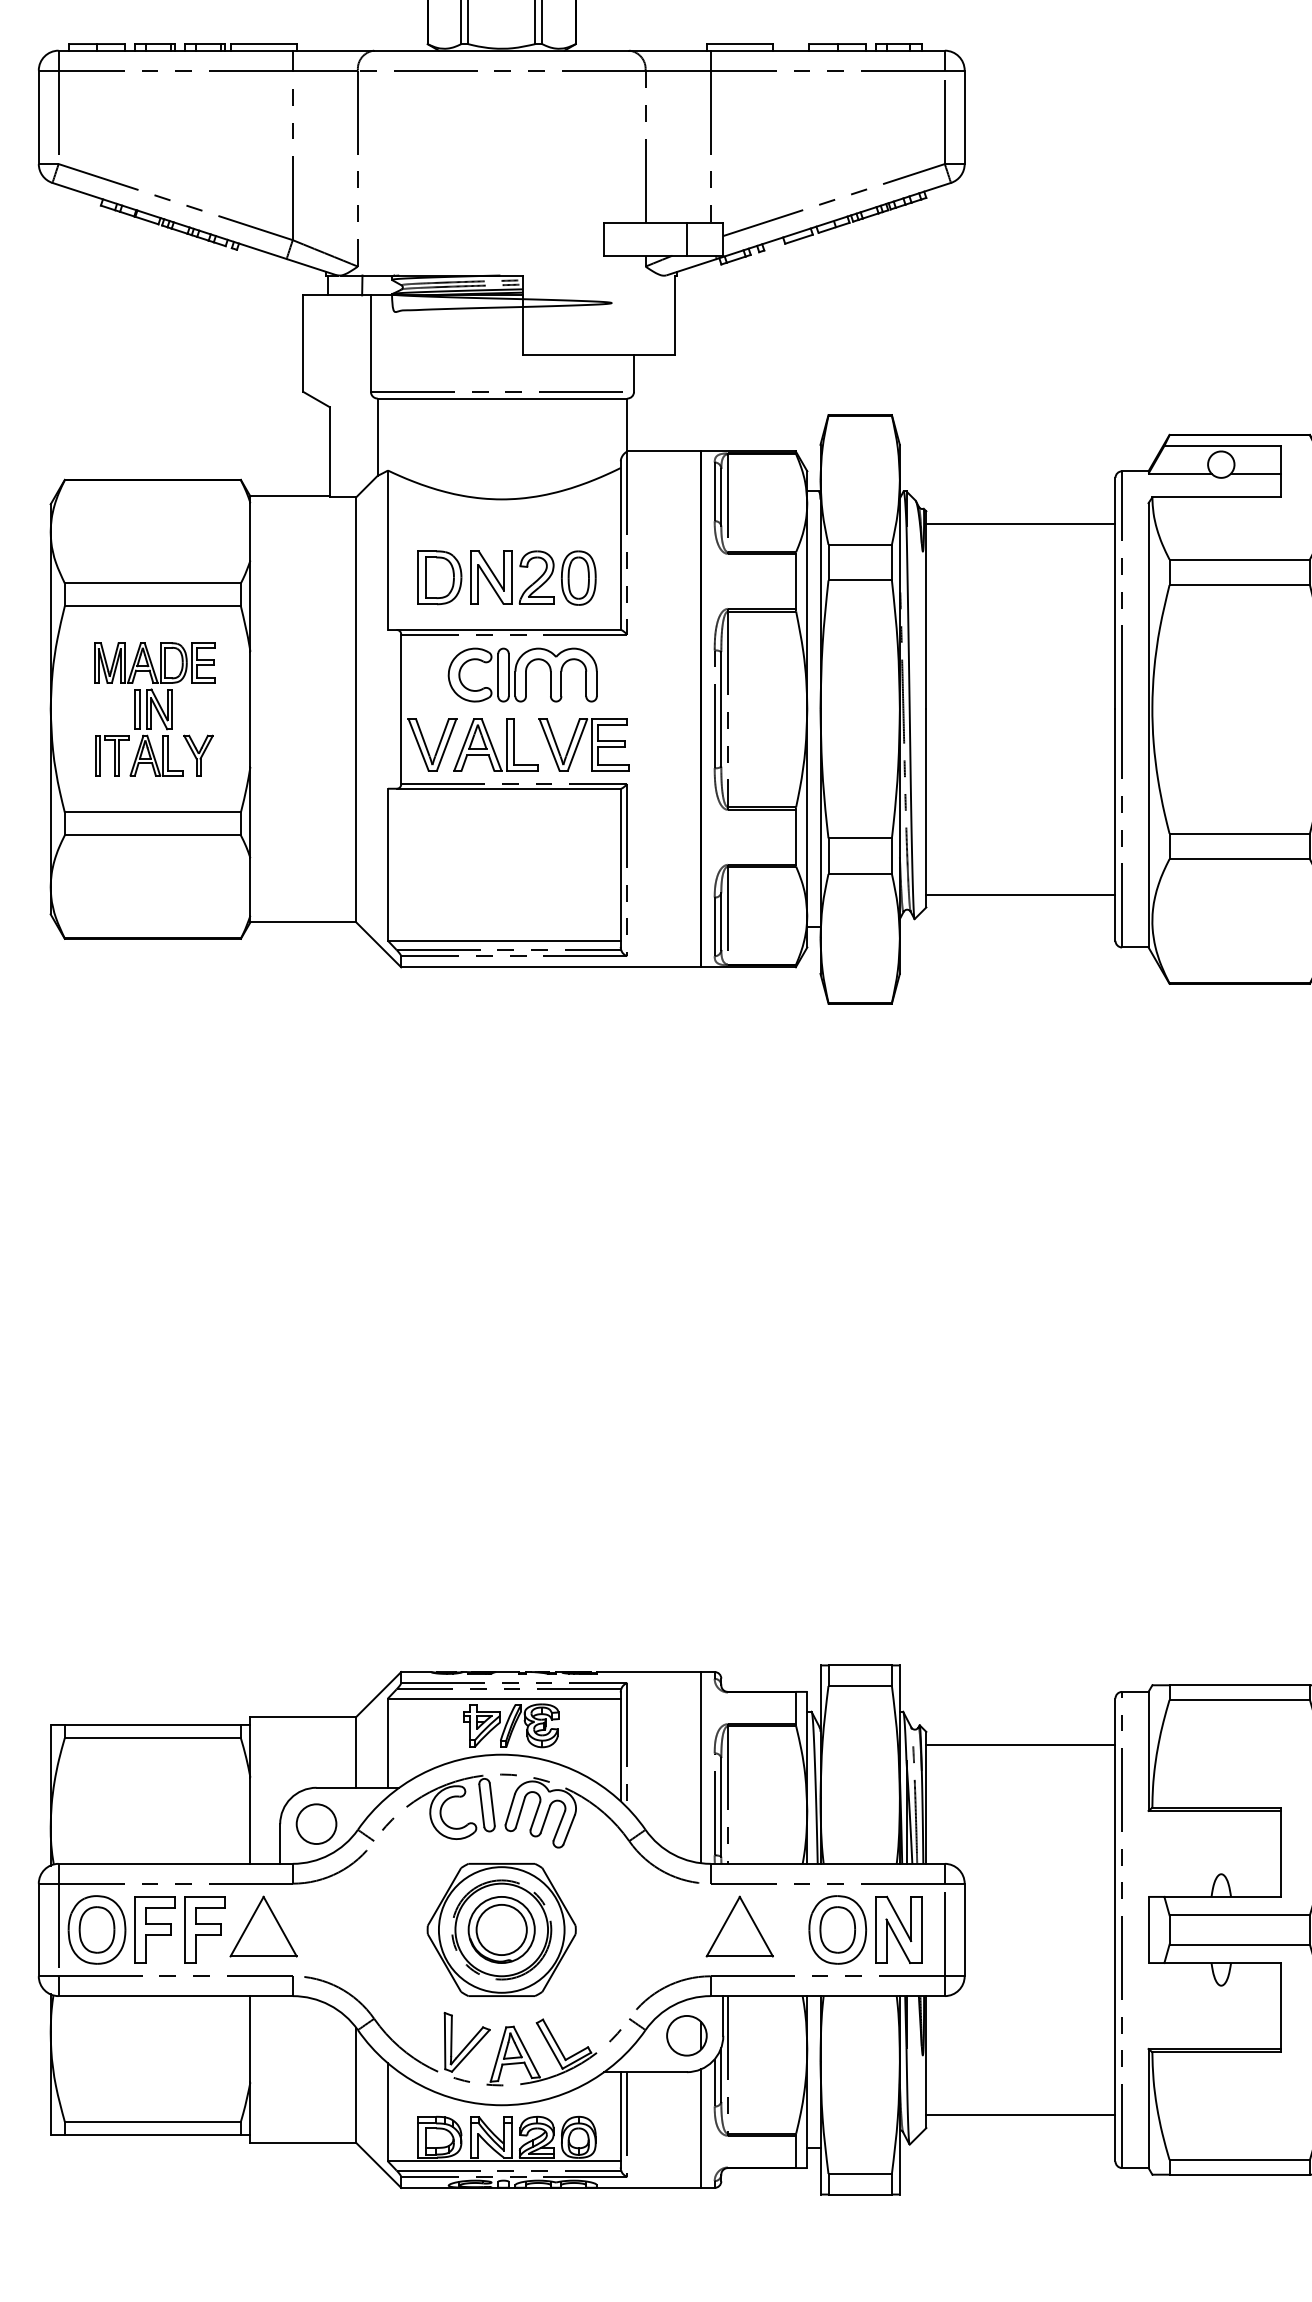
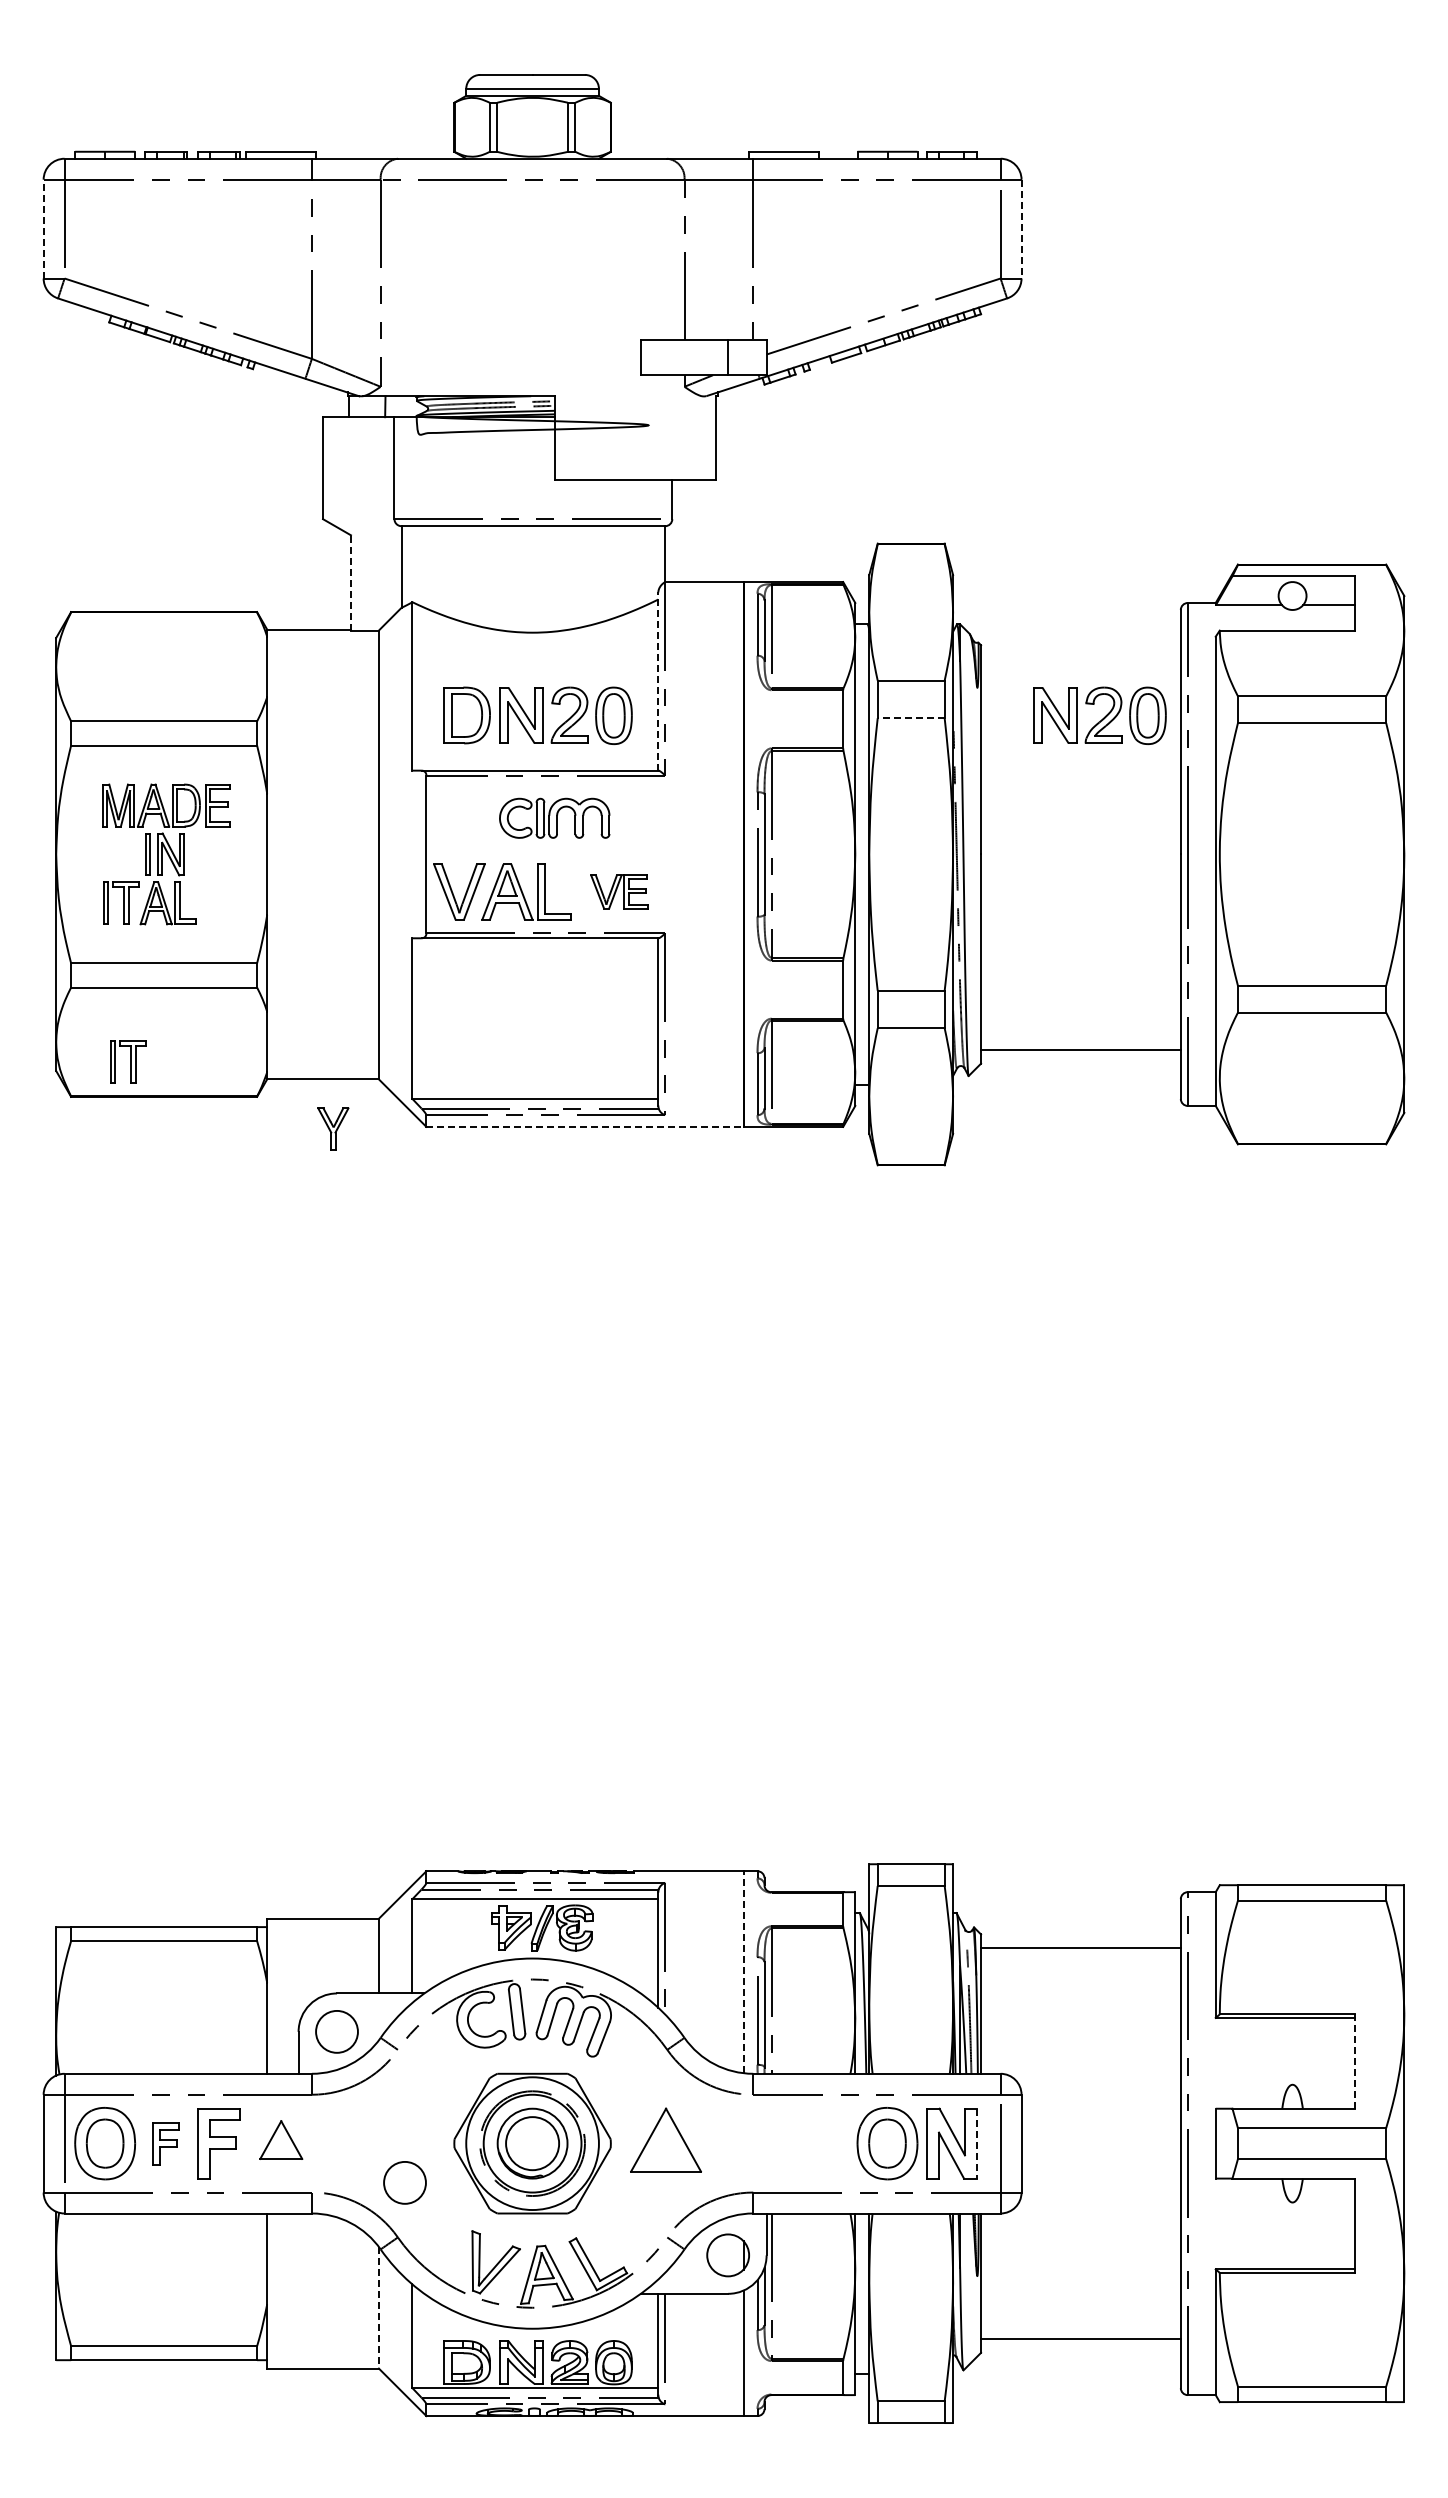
line: (38, 116) -> (43, 228), solid -> dashed
line: (964, 117) -> (1021, 229), solid -> dashed
line: (329, 451) -> (350, 582), solid -> dashed
line: (1020, 523) -> (1080, 658), removed
line: (620, 545) -> (658, 681), solid -> dashed
part: (1038, 577) -> (1099, 715), added
line: (859, 580) -> (910, 718), solid -> dashed
part: (522, 675) -> (554, 818), size x0.7
part: (584, 744) -> (619, 891), size x0.6
part: (198, 754) -> (333, 1128), moved
part: (119, 905) -> (128, 1061), added
line: (550, 966) -> (584, 1126), solid -> dashed
line: (701, 1767) -> (743, 1972), solid -> dashed
line: (1280, 1853) -> (1355, 2062), solid -> dashed
part: (264, 1926) -> (281, 2139), size x0.6
part: (739, 1926) -> (665, 2139), moved
part: (154, 1929) -> (165, 2143), size x0.6
line: (922, 1929) -> (976, 2143), solid -> dashed
circle: (380, 1966) -> (404, 2182), added
line: (355, 2085) -> (378, 2307), solid -> dashed

